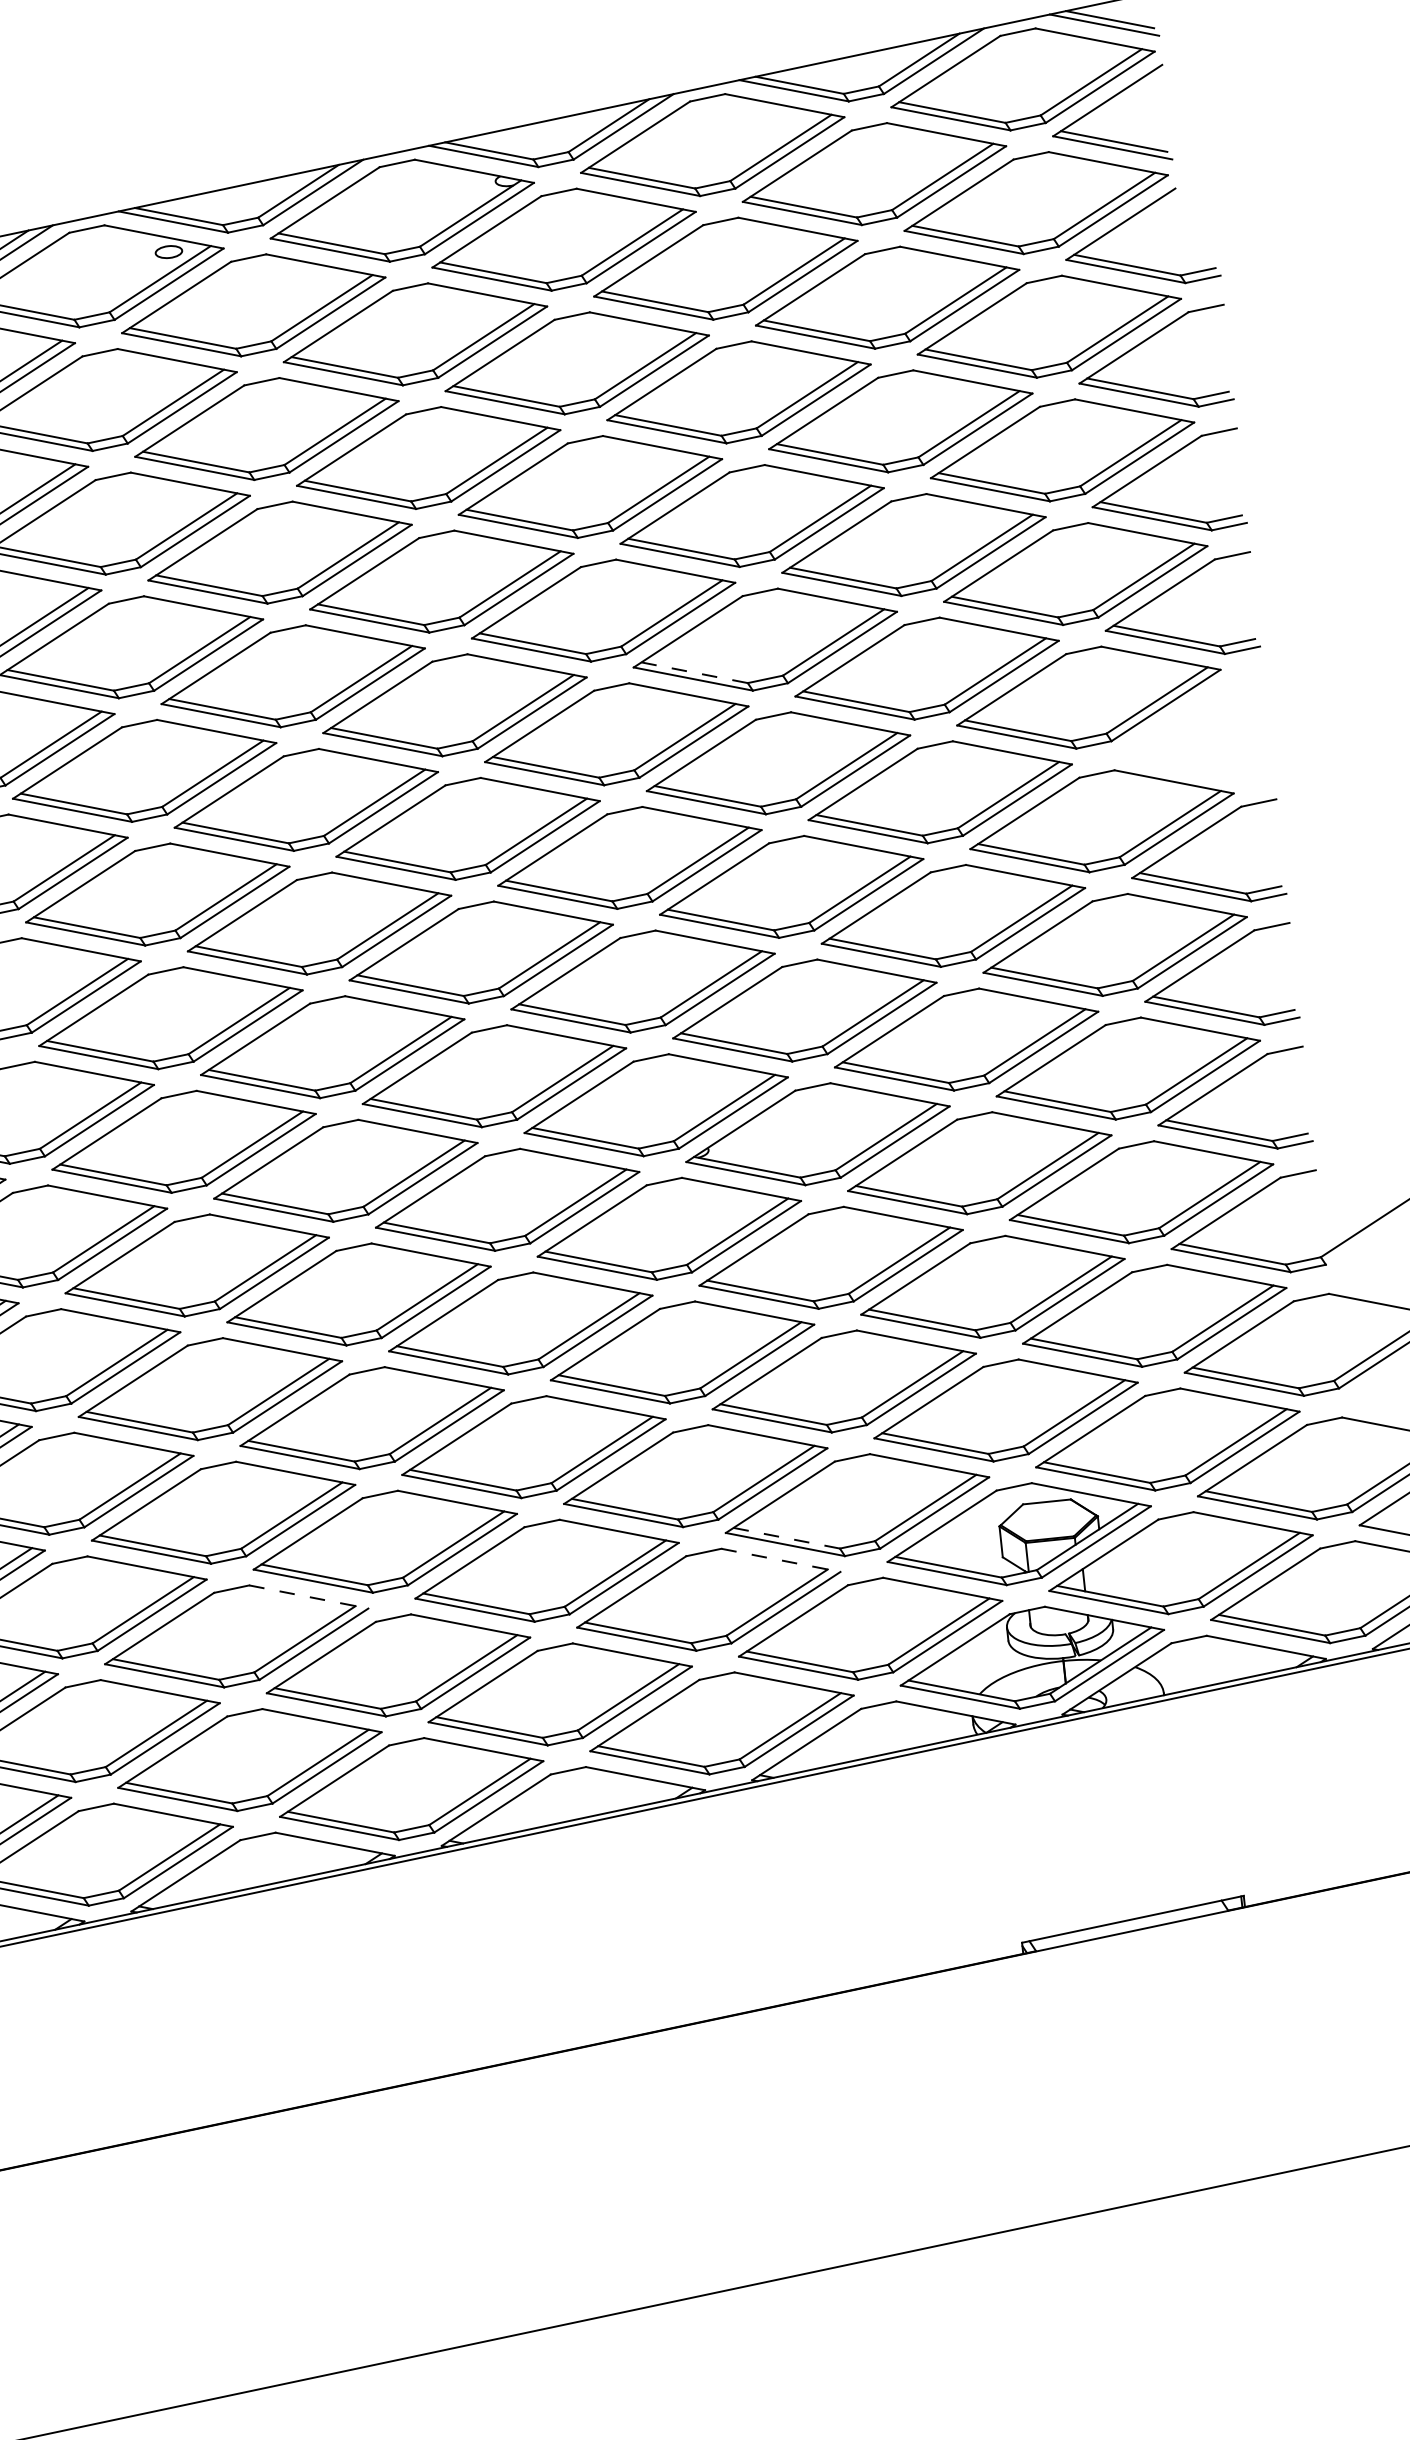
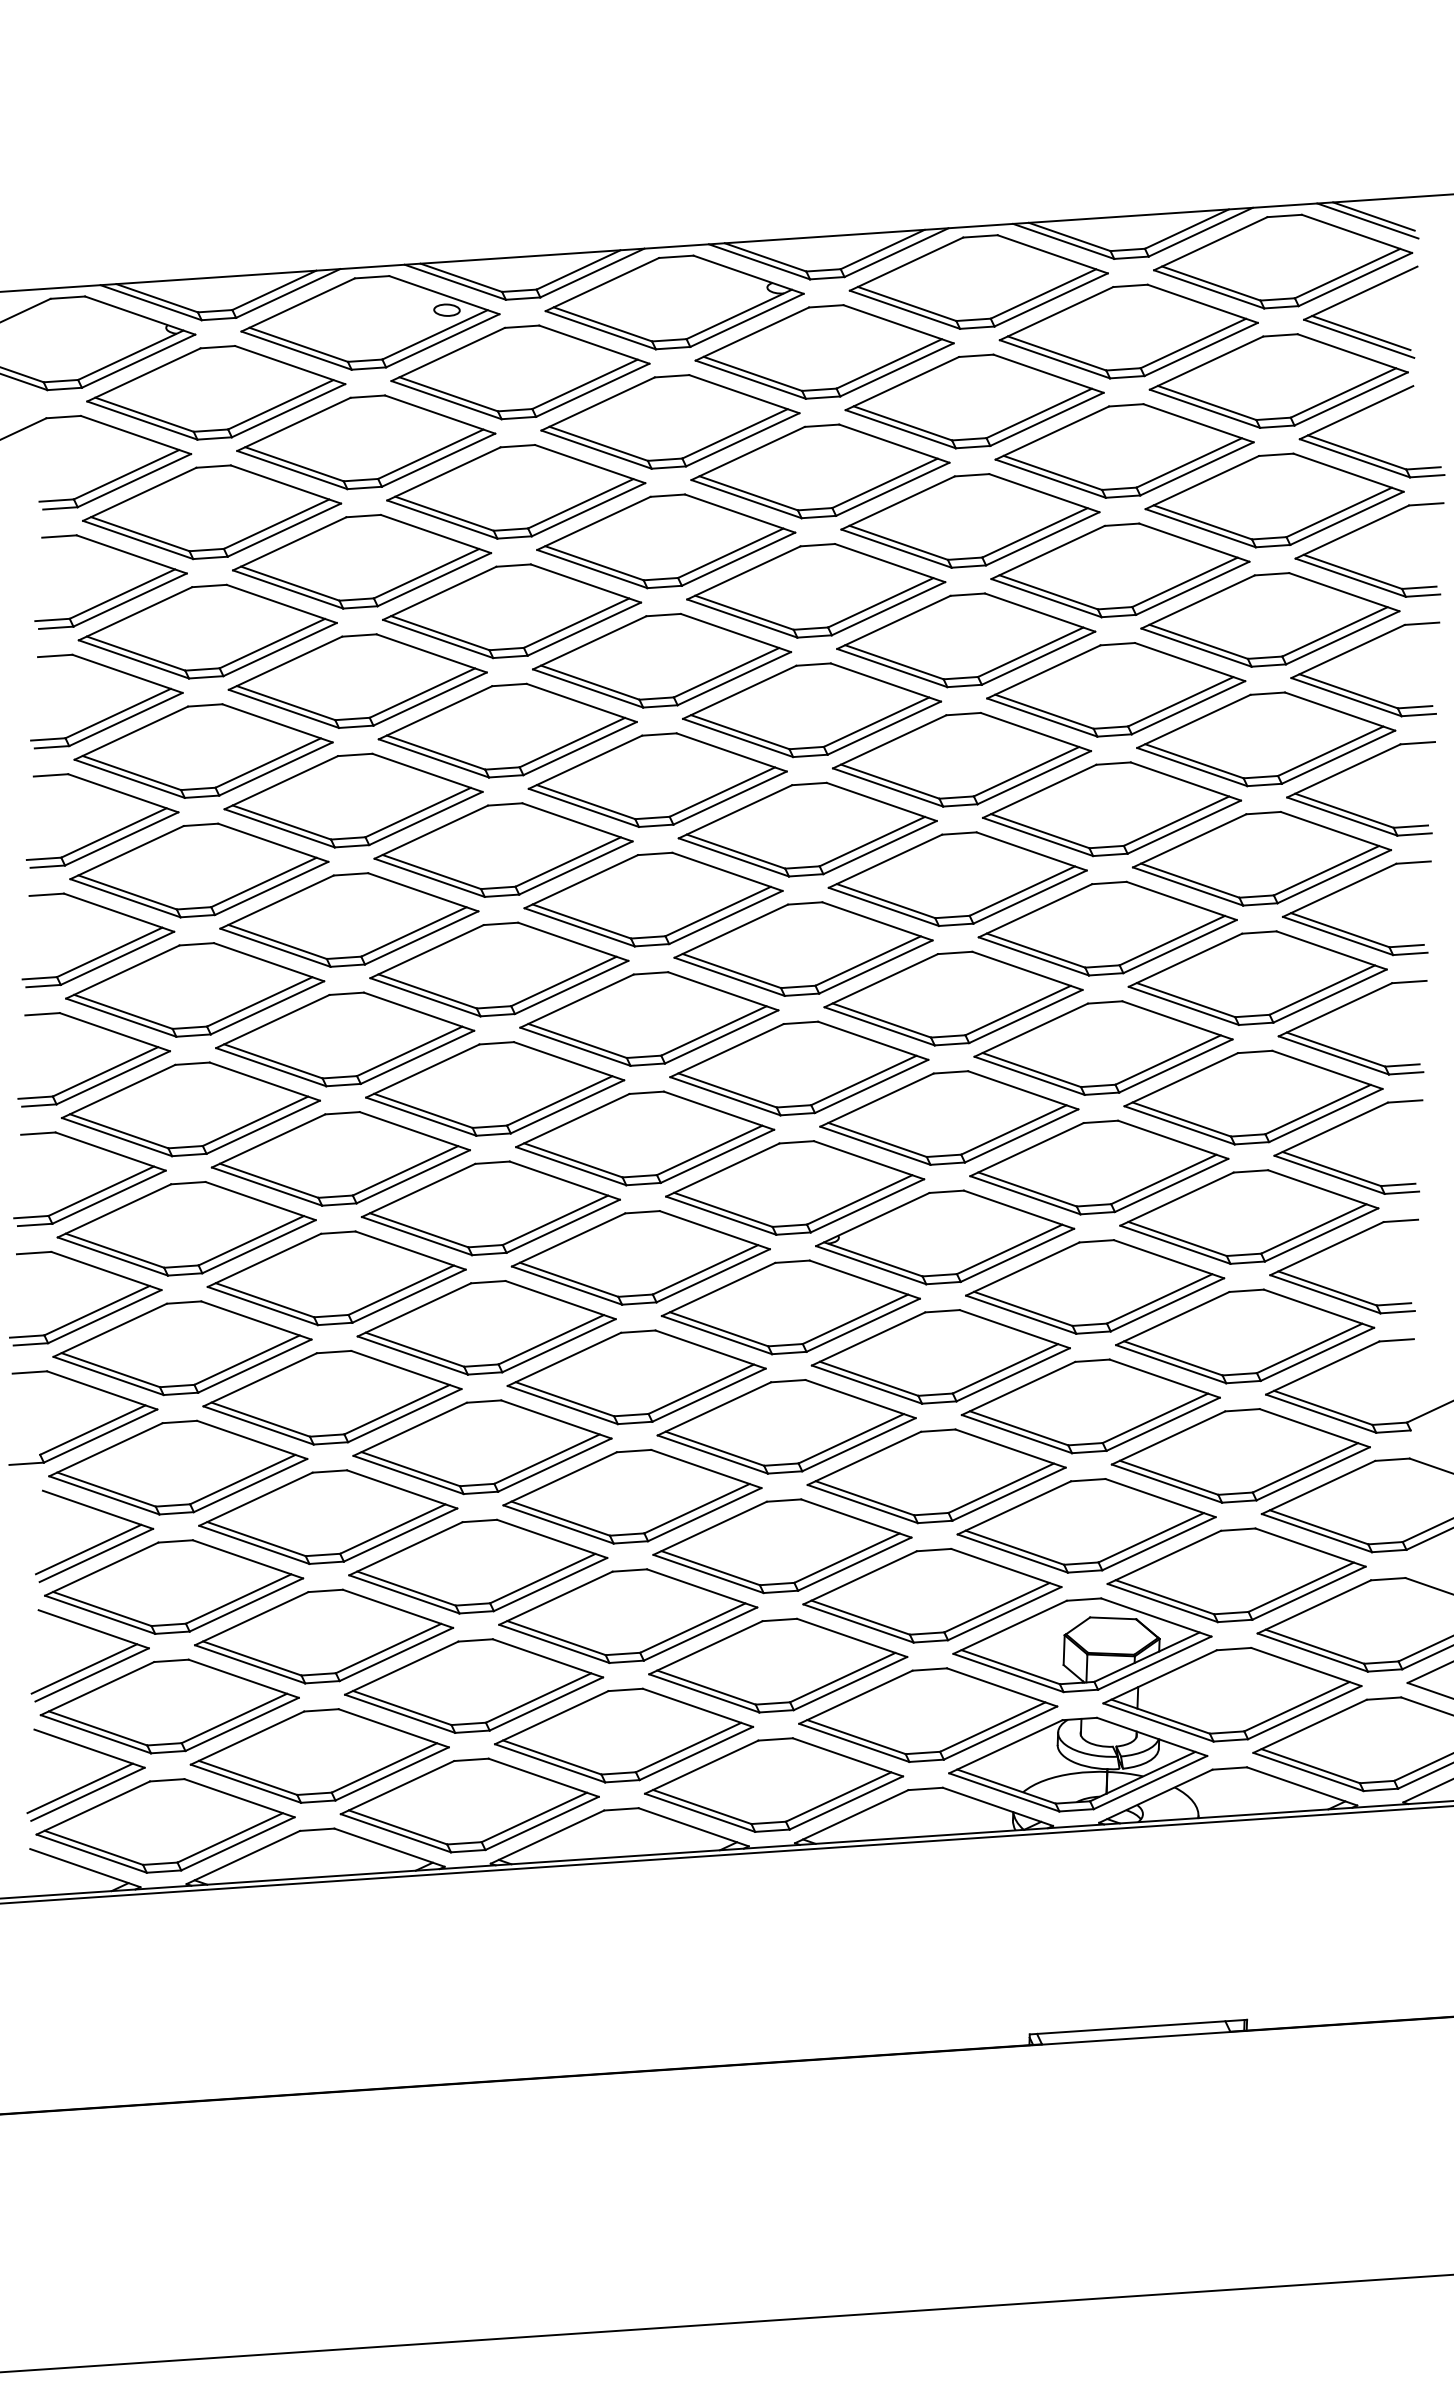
line: (694, 672) -> (890, 781), dashed -> solid
part: (1180, 715) -> (1346, 888), added
line: (787, 1537) -> (861, 1617), dashed -> solid
line: (781, 1560) -> (852, 1638), dashed -> solid
line: (309, 1597) -> (398, 1609), dashed -> solid

